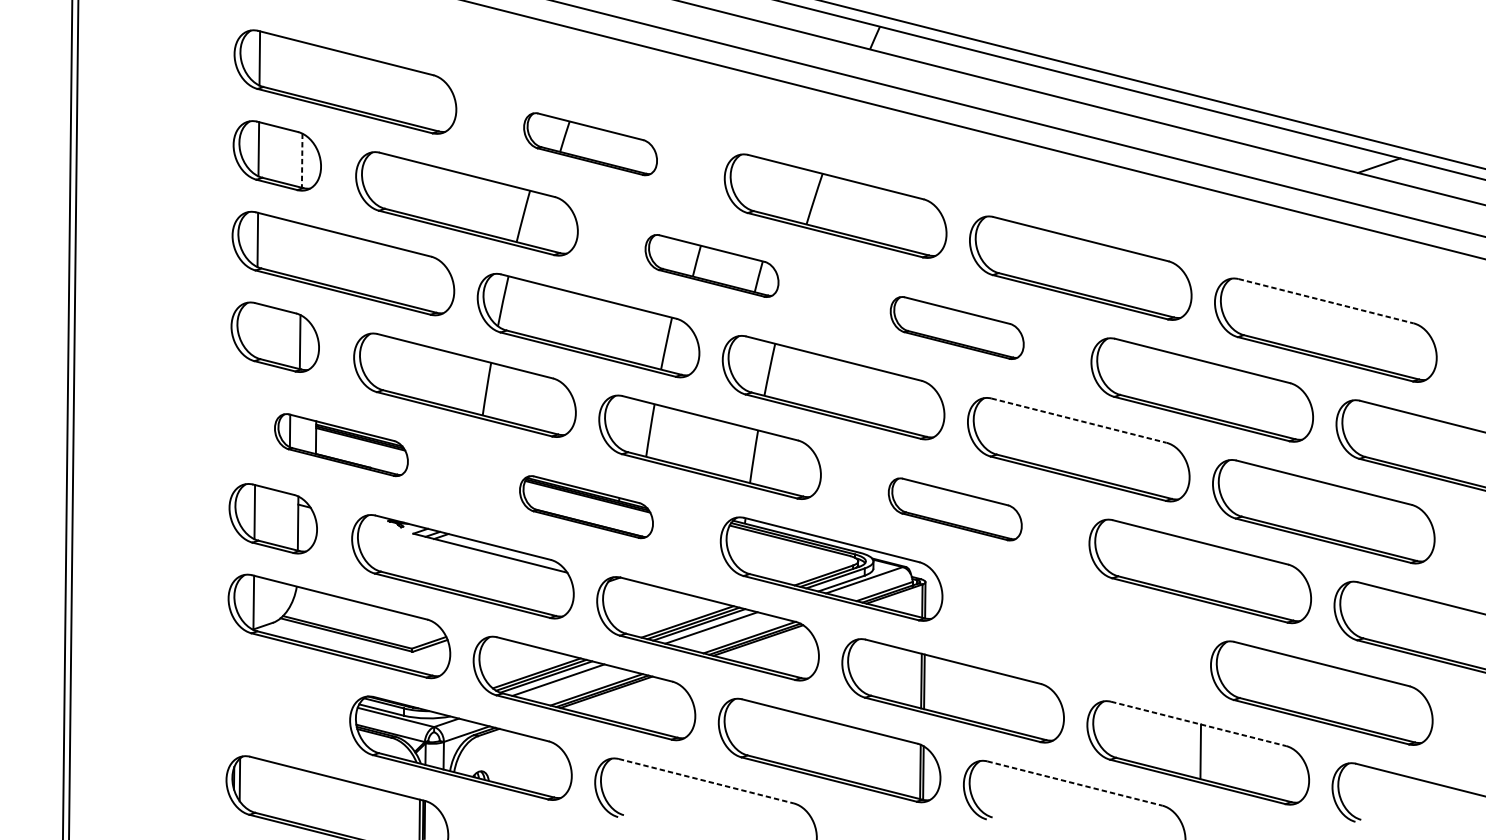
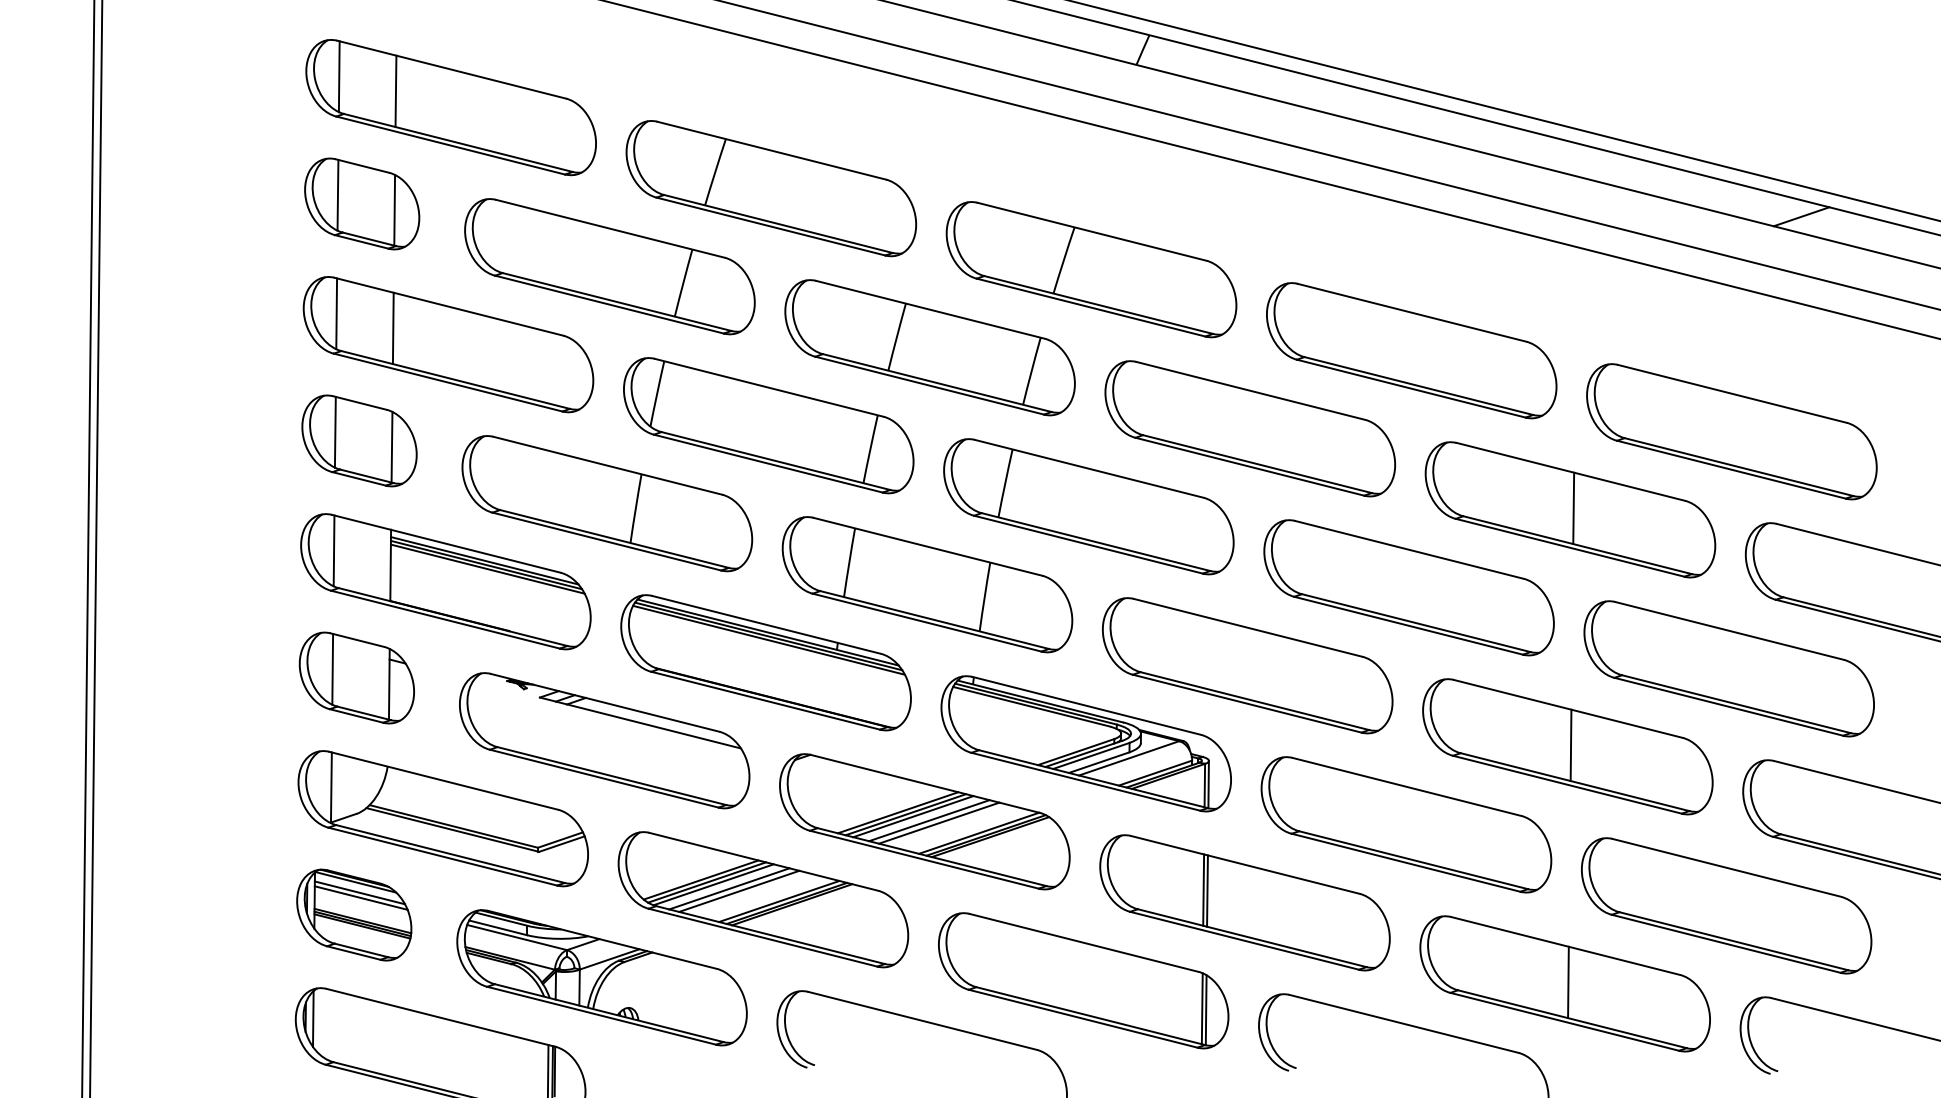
line: (302, 69) -> (395, 91), added
part: (590, 144) -> (771, 188), size x1.67
line: (302, 160) -> (394, 210), dashed -> solid
line: (300, 251) -> (392, 328), added
part: (711, 265) -> (929, 347), size x1.67
line: (1326, 300) -> (1732, 393), dashed -> solid
part: (957, 327) -> (1250, 428), size x1.67
line: (256, 330) -> (334, 431), added
line: (1204, 388) -> (1573, 508), added
line: (1079, 420) -> (1409, 549), dashed -> solid
part: (341, 444) -> (445, 581), size x1.67
part: (586, 506) -> (765, 662), size x1.67
part: (955, 509) -> (1247, 665), size x1.67
line: (1202, 570) -> (1570, 745), added
line: (719, 629) -> (939, 822), added
part: (1076, 630) -> (1406, 824), added
line: (566, 681) -> (739, 890), added
part: (271, 699) -> (354, 914), added
line: (1198, 723) -> (1565, 945), dashed -> solid
line: (706, 780) -> (922, 1020), dashed -> solid
line: (1075, 783) -> (1404, 1023), dashed -> solid

